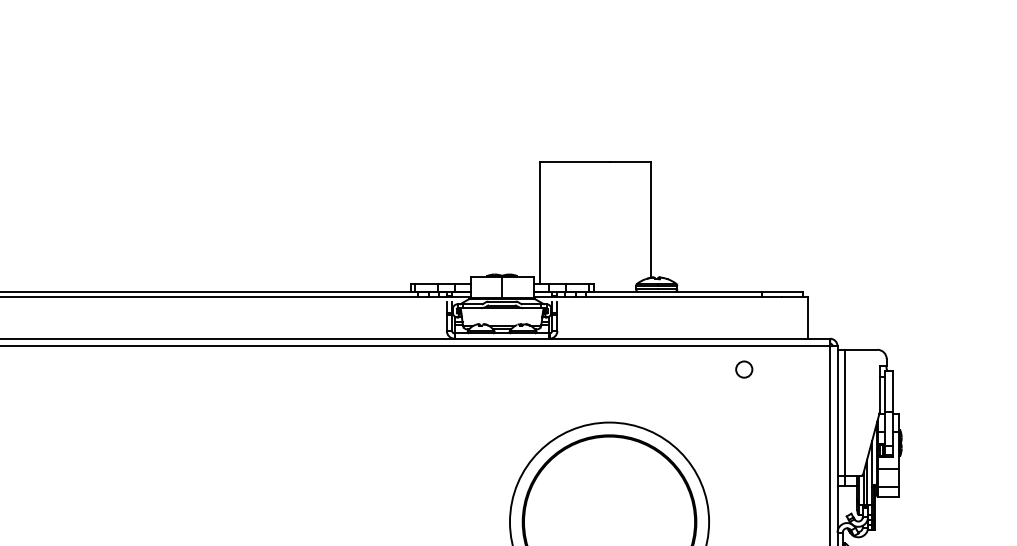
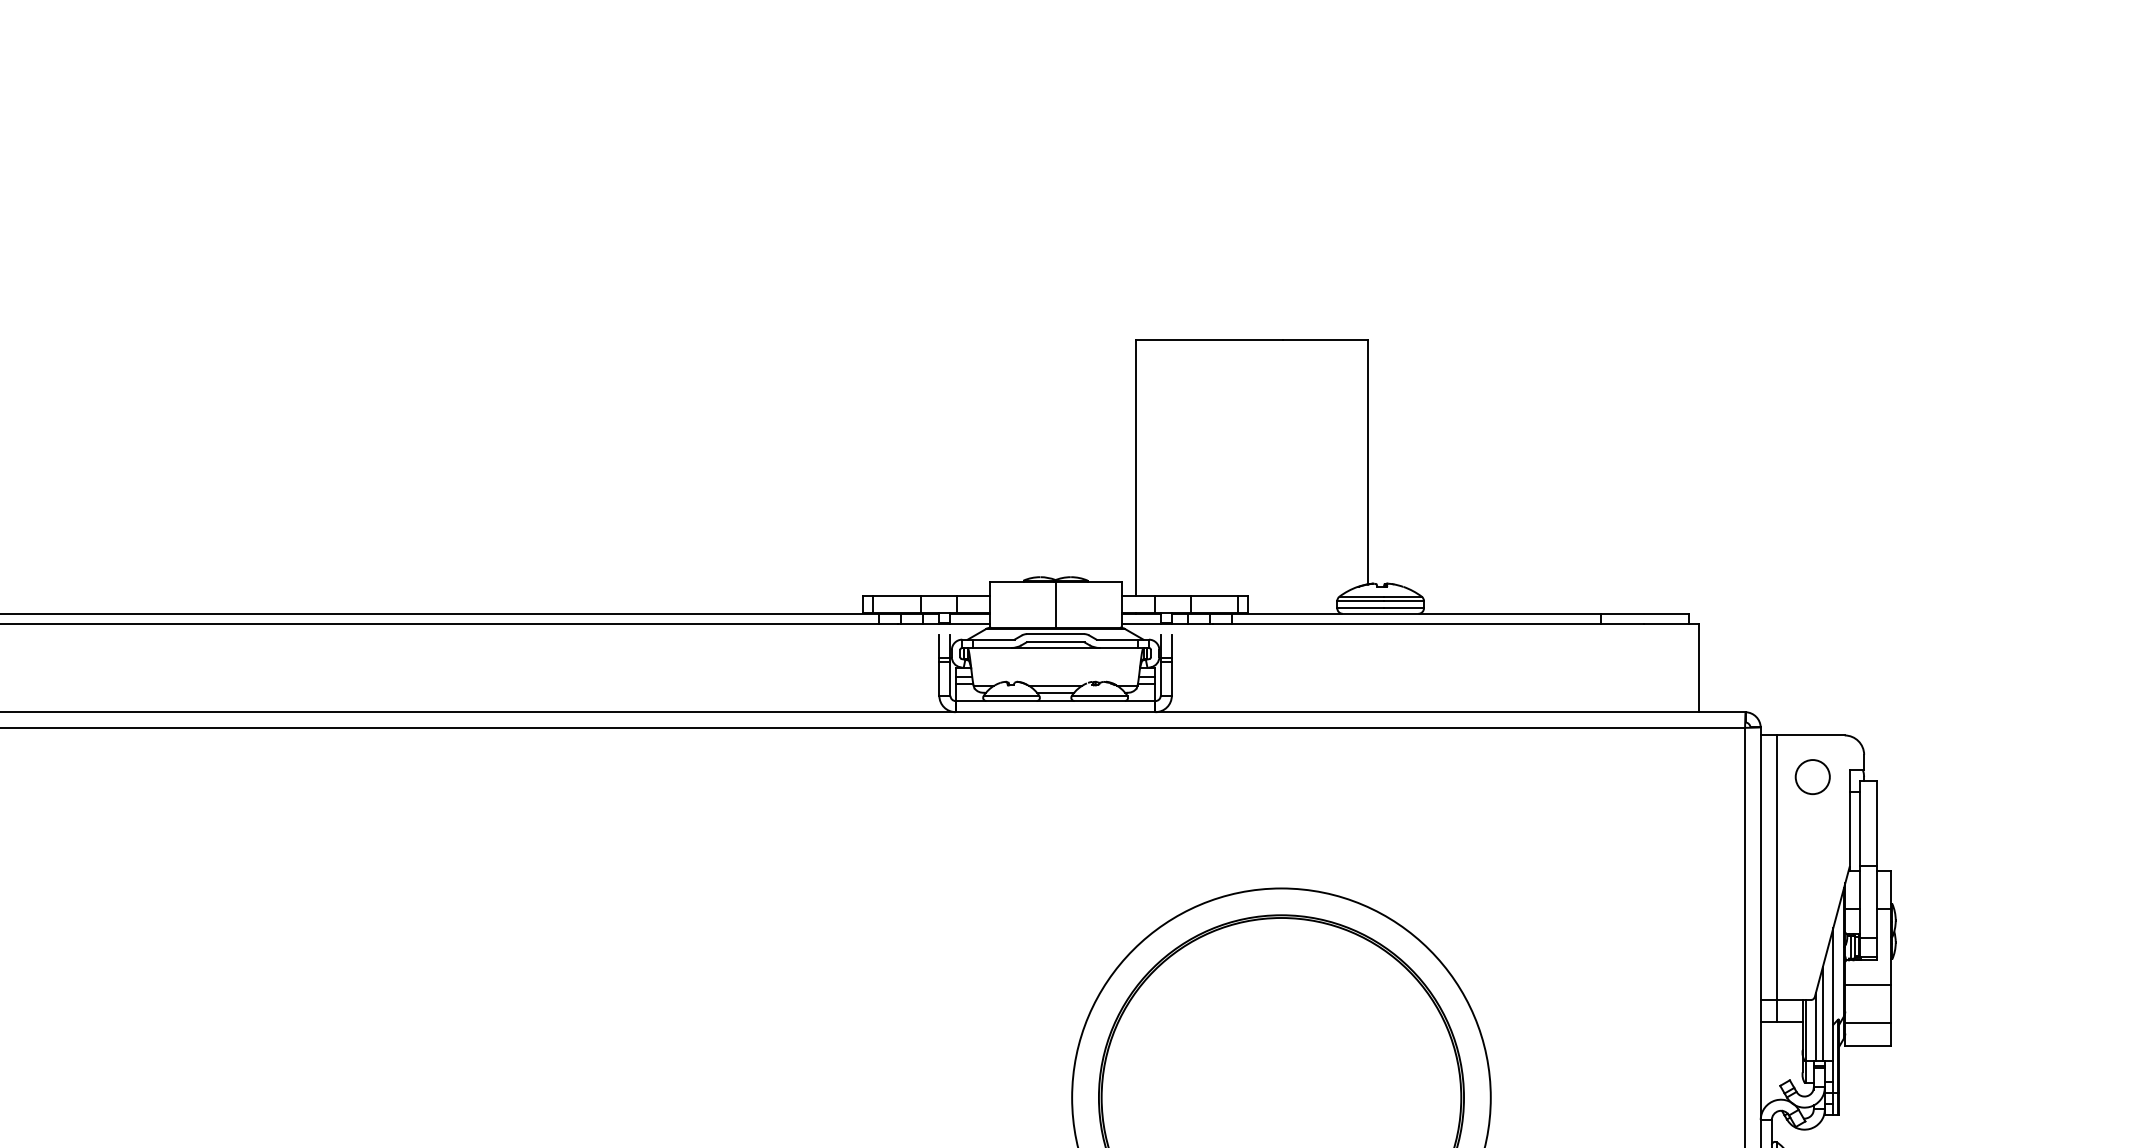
circle: (744, 369) -> (1813, 776), moved

